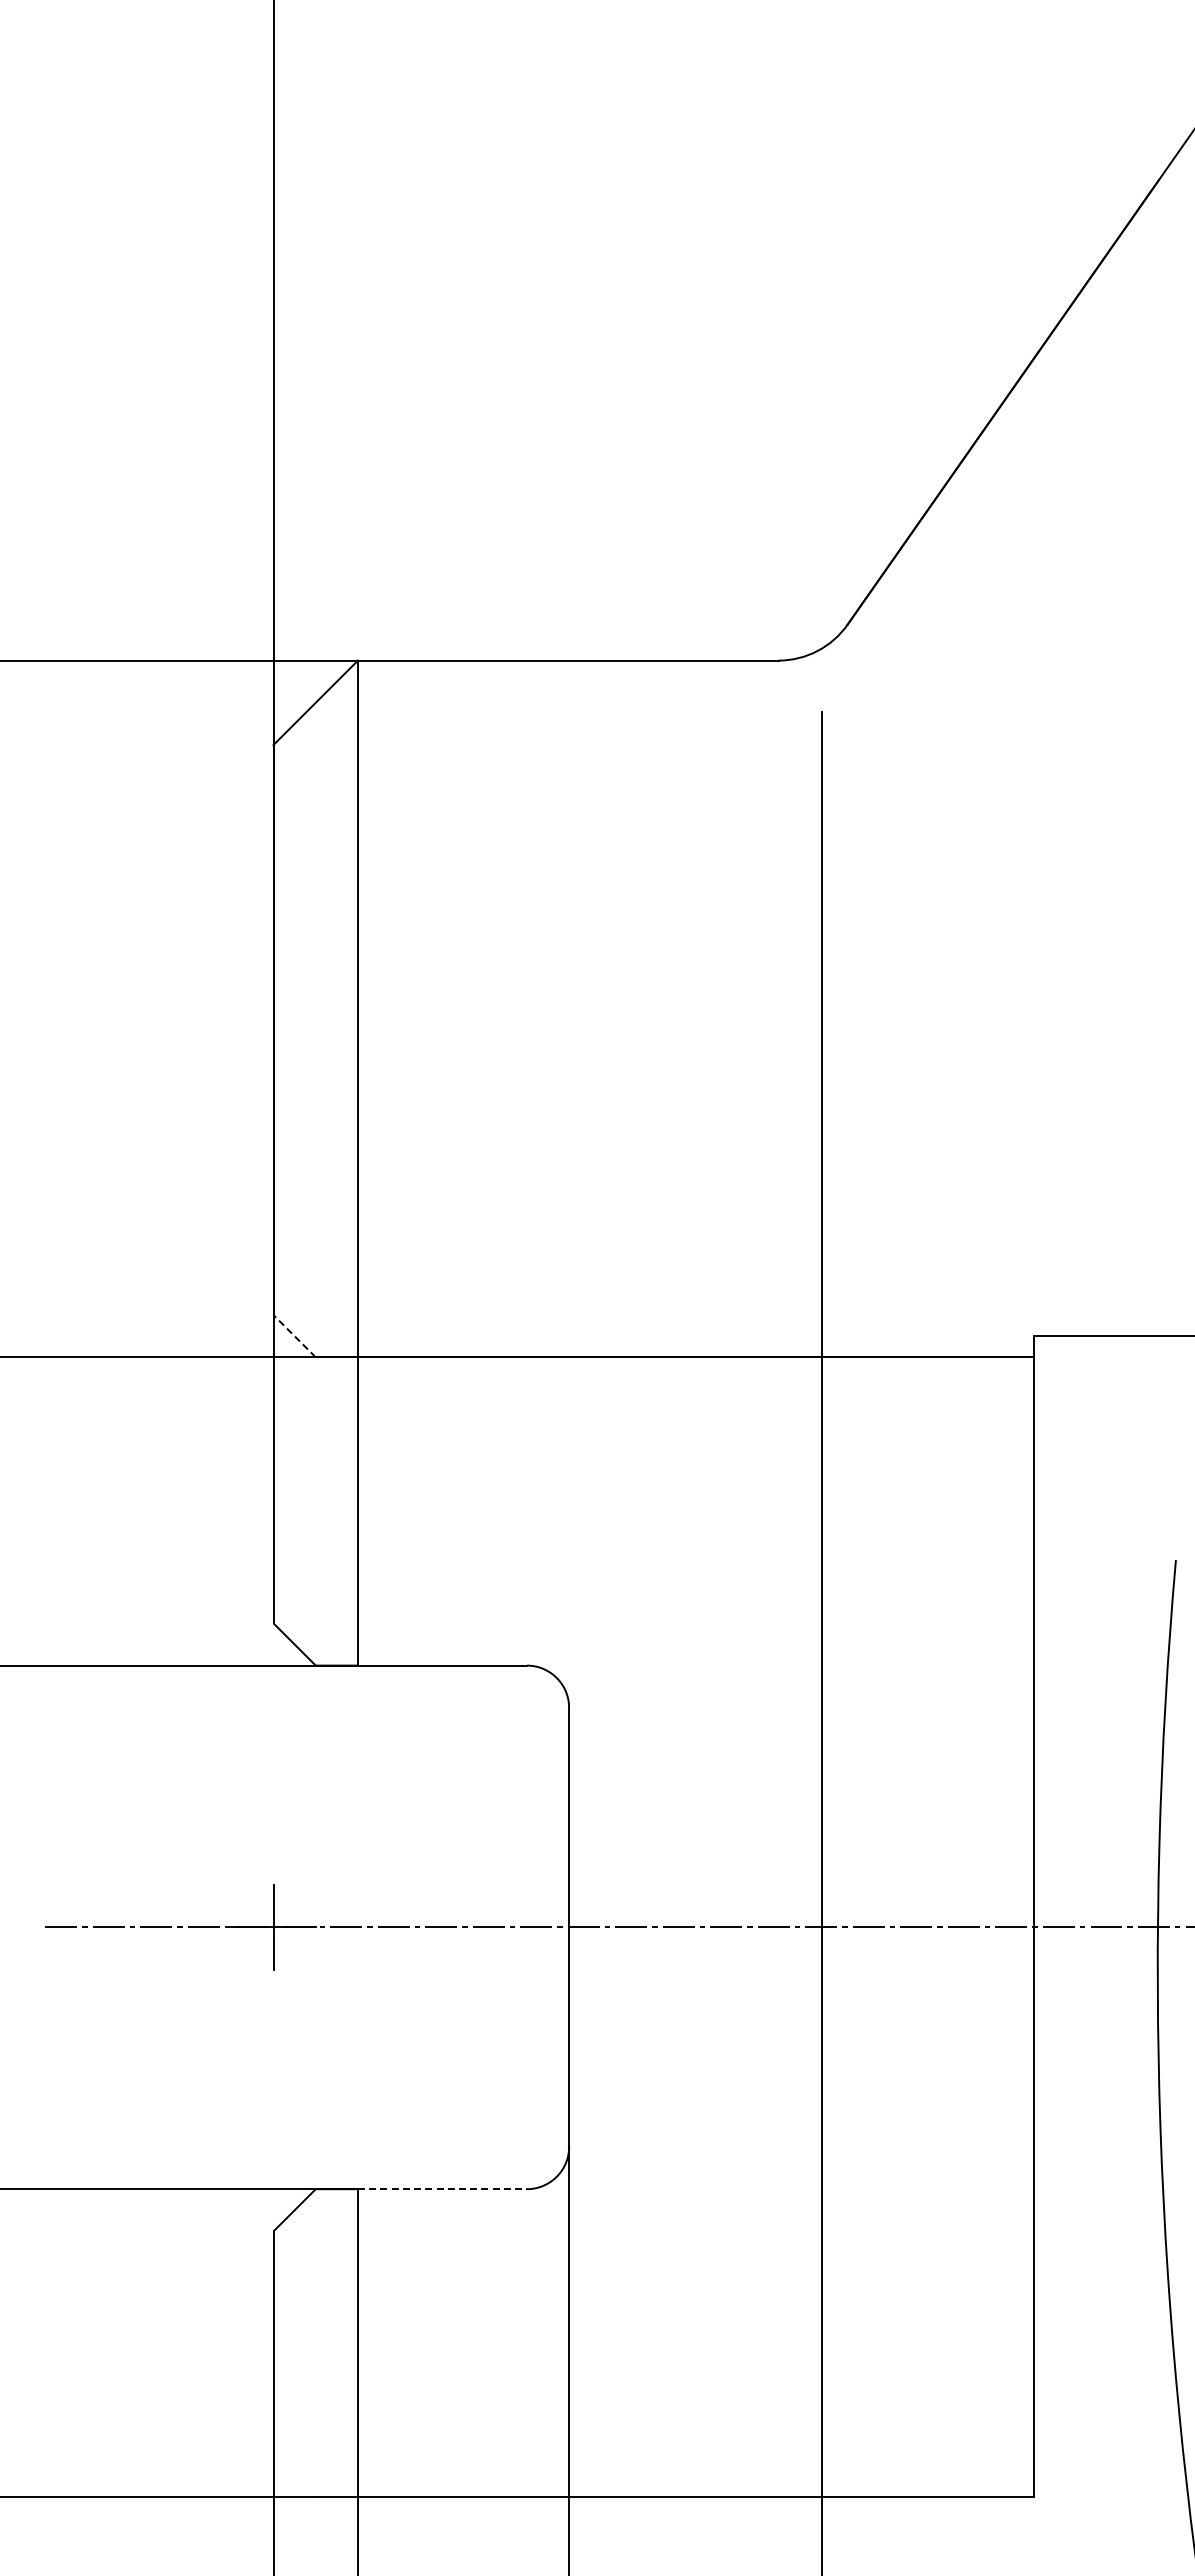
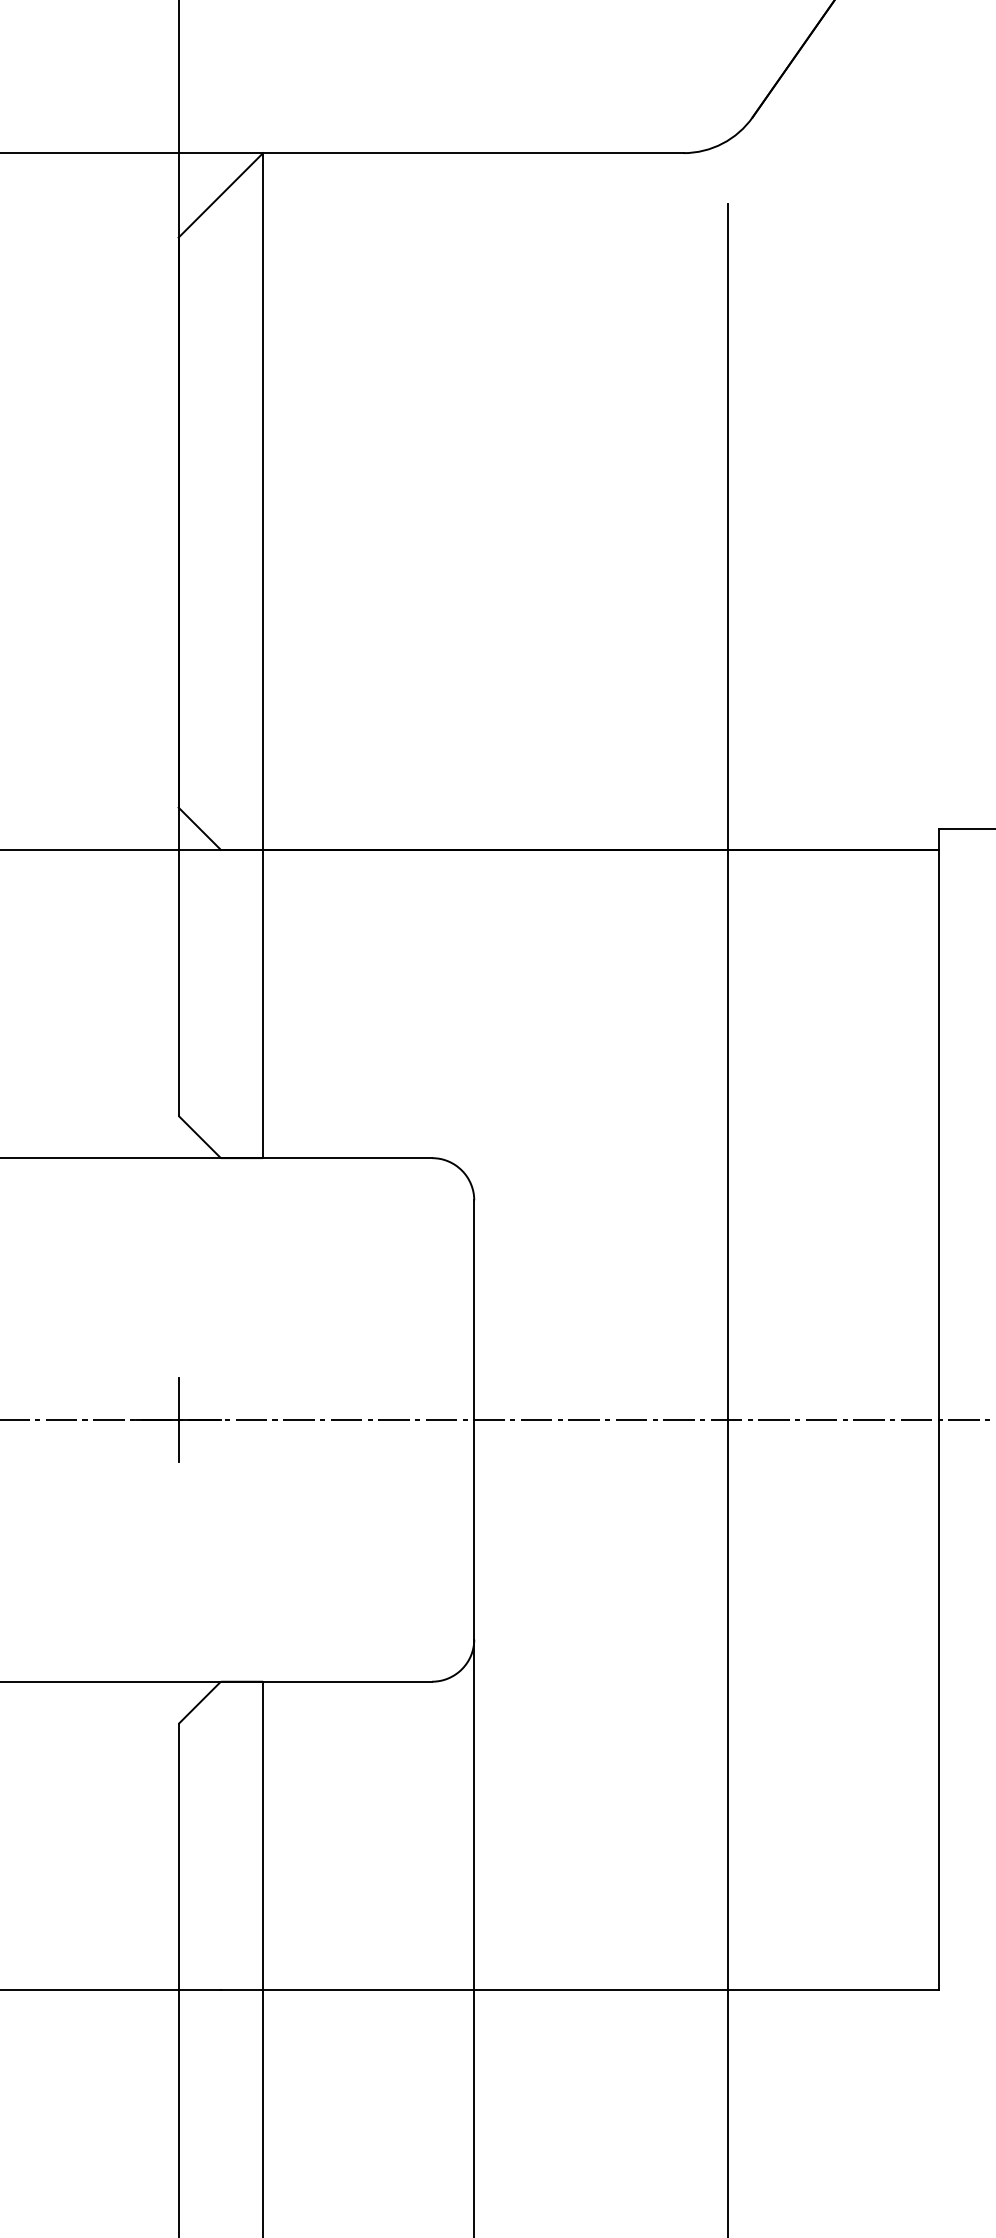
line: (294, 1336) -> (199, 829), dashed -> solid
line: (442, 2189) -> (347, 1682), dashed -> solid

